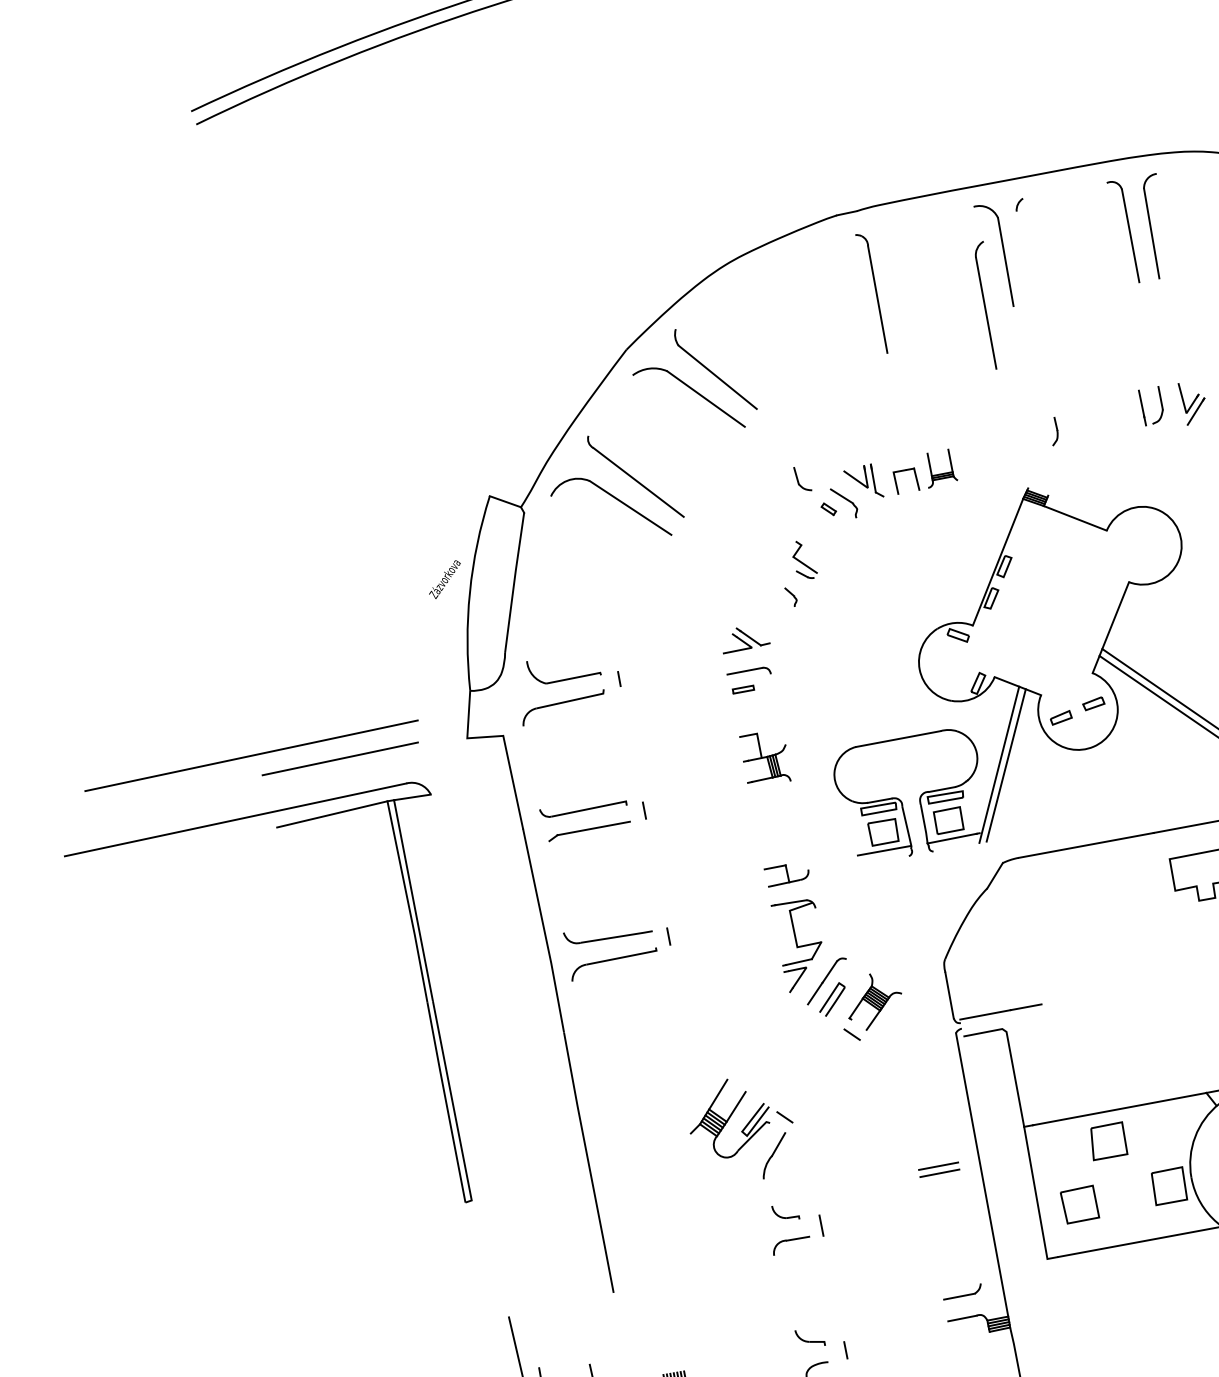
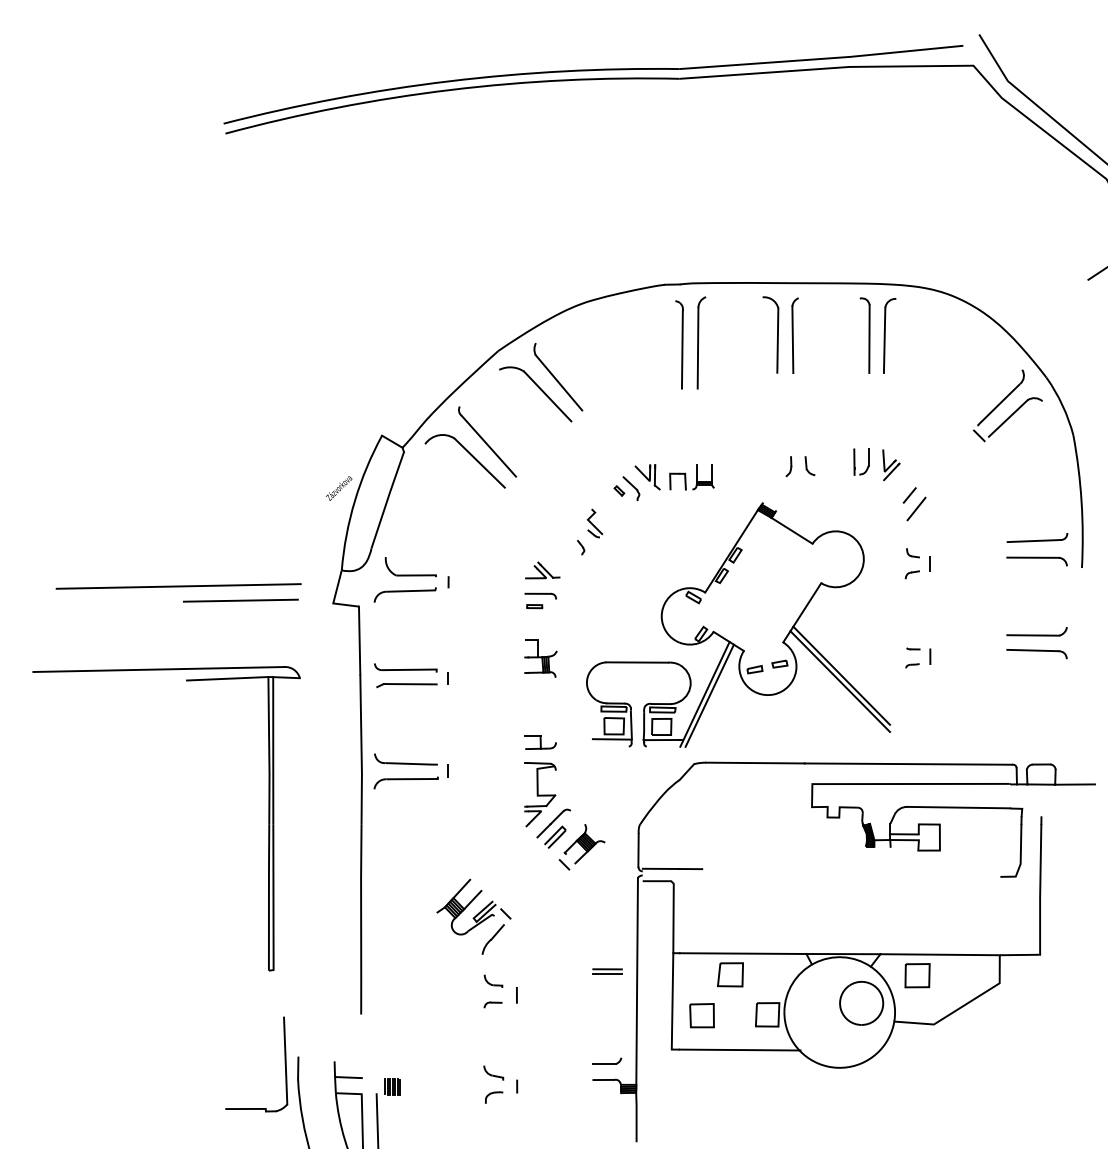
line: (1025, 256) -> (792, 339), added
part: (989, 304) -> (701, 342), moved
part: (801, 479) -> (809, 466), moved
part: (424, 994) -> (268, 818), moved
part: (790, 1244) -> (492, 1004), size x0.62

